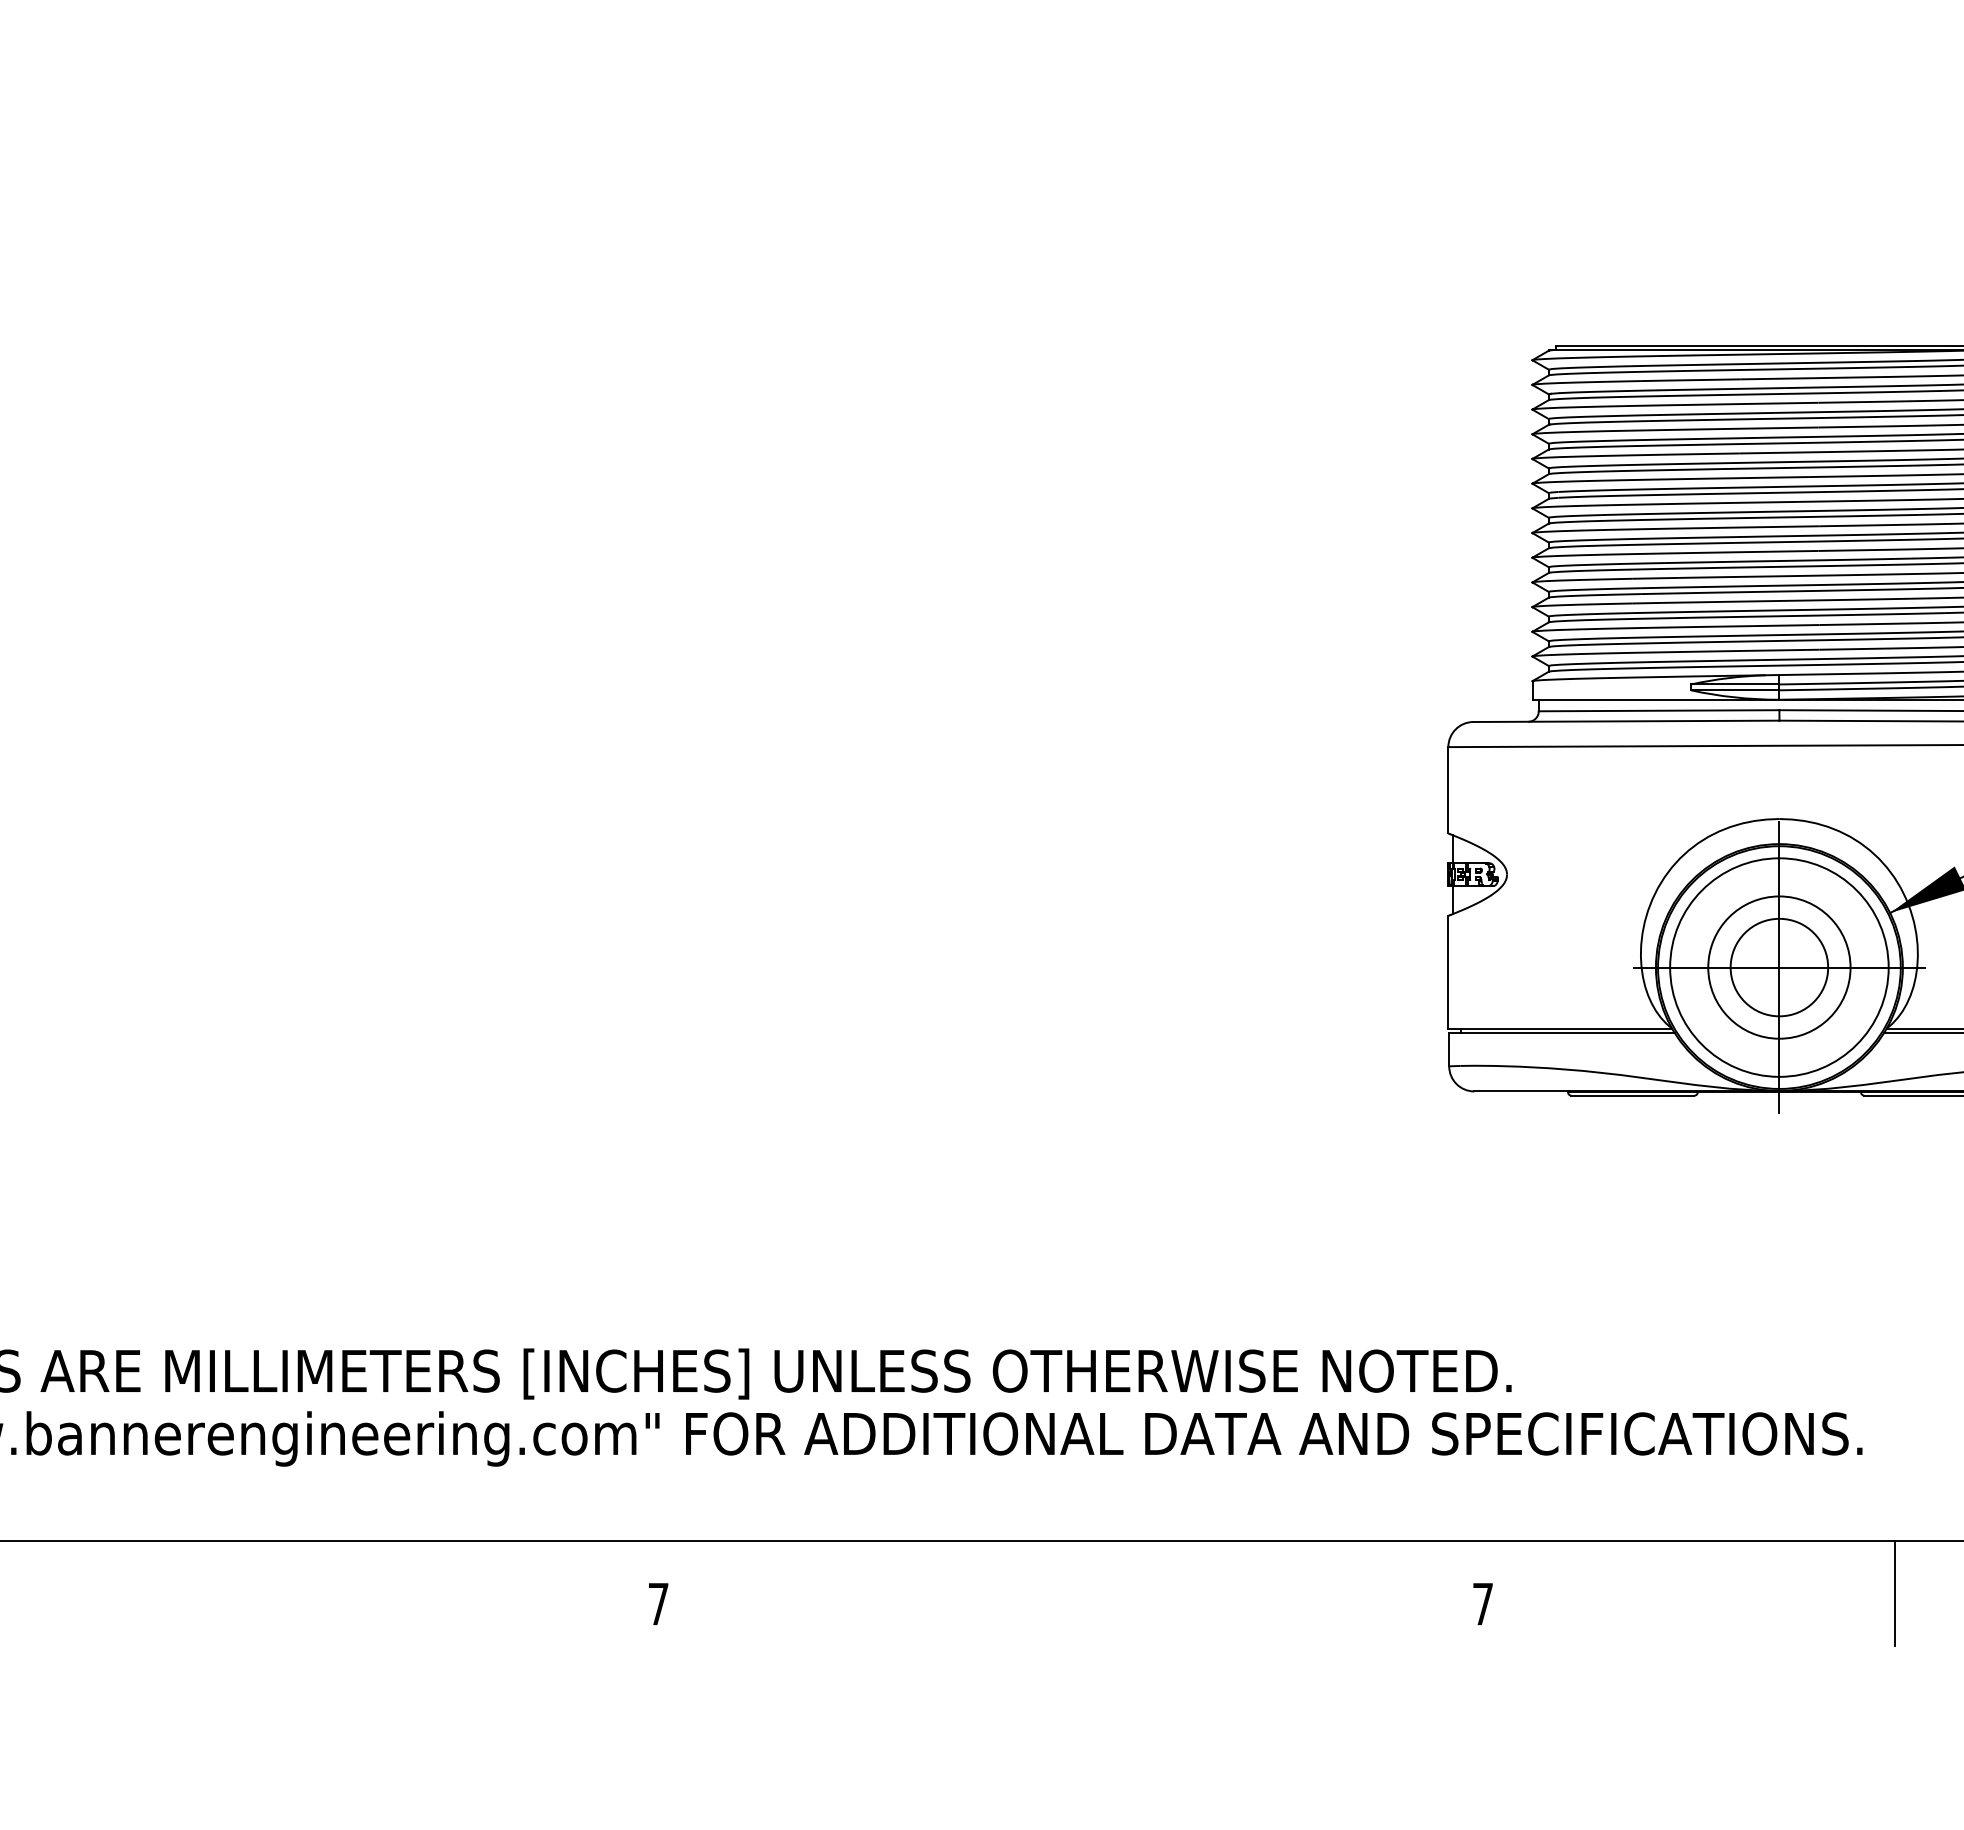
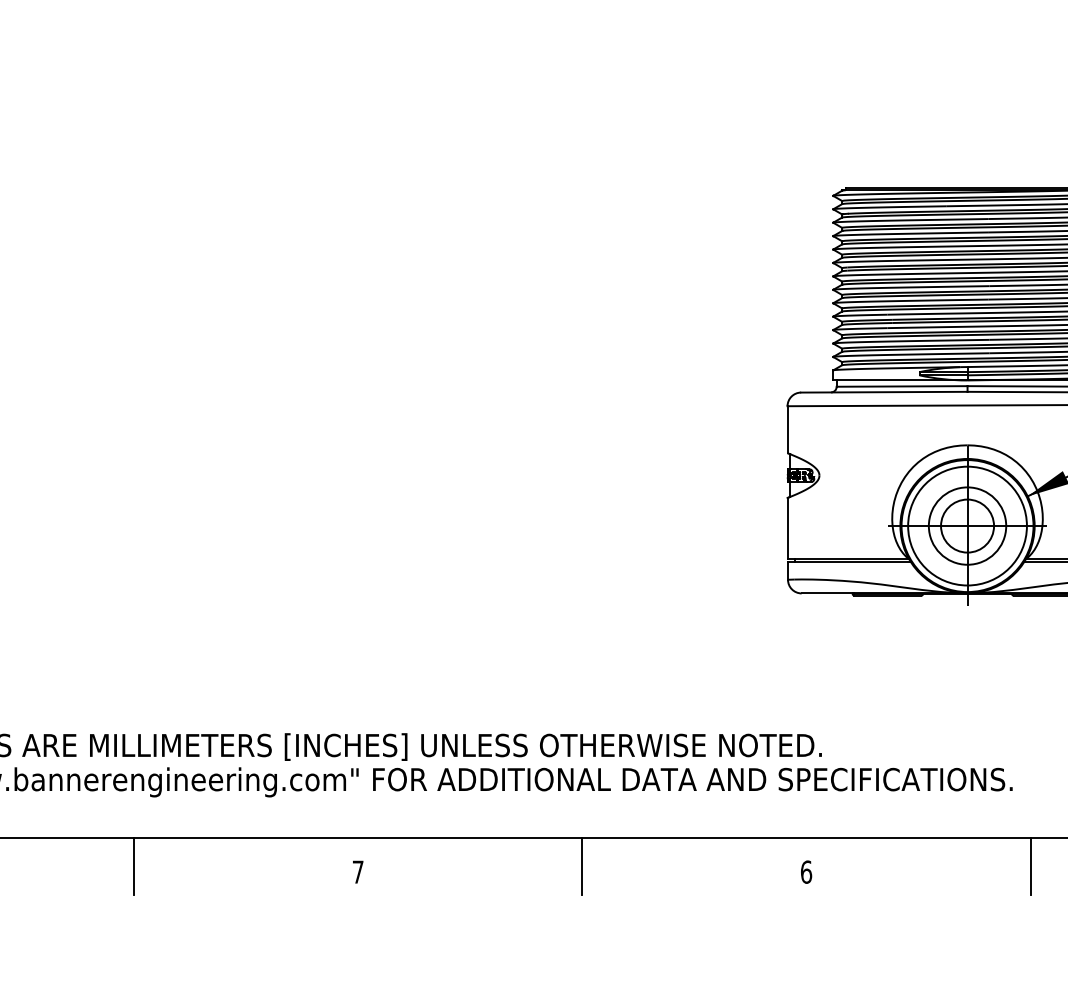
line: (247, 1593) -> (134, 866), added
line: (1071, 1593) -> (582, 866), added
text: (1483, 1602) -> (806, 871), 7 -> 6

